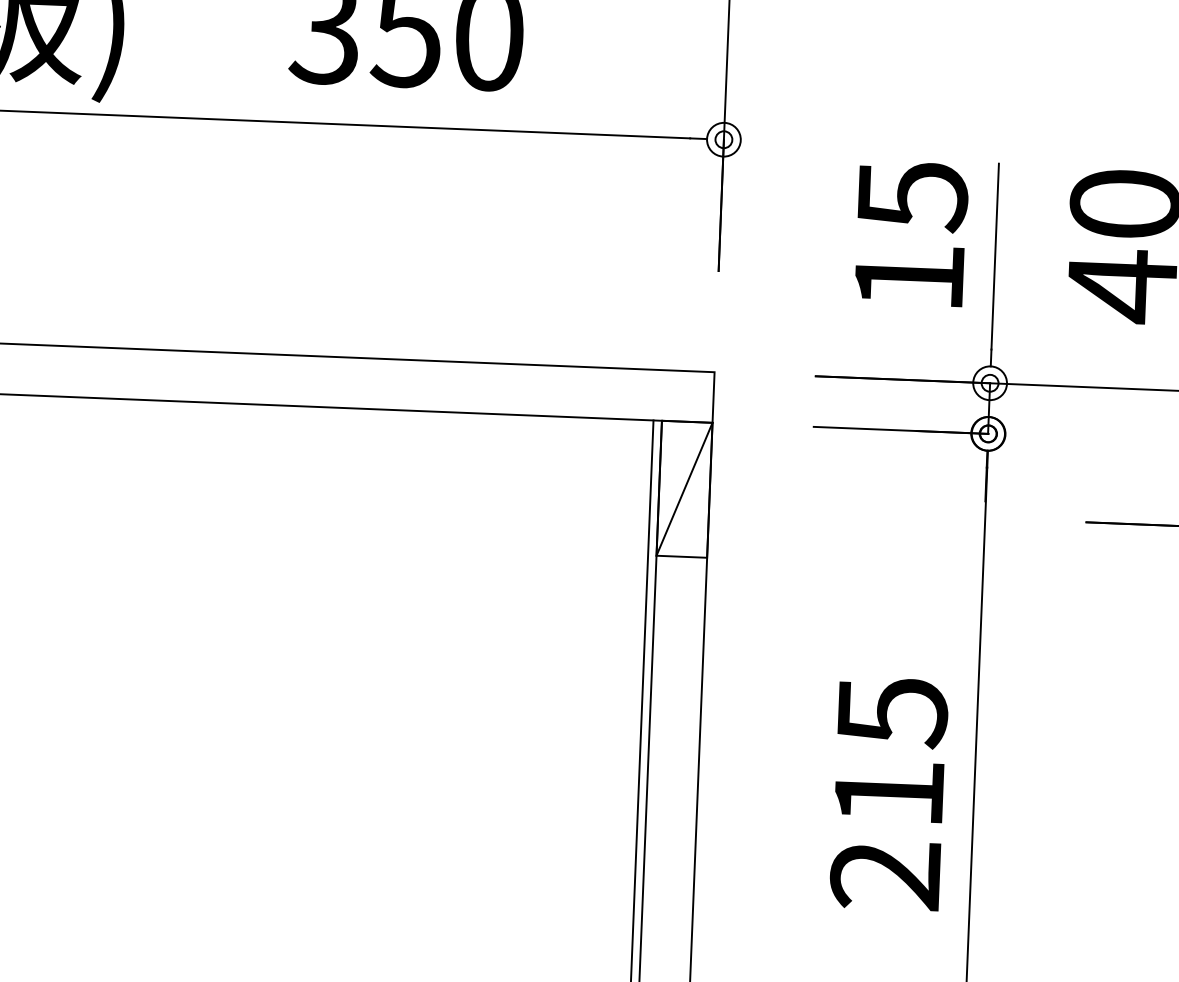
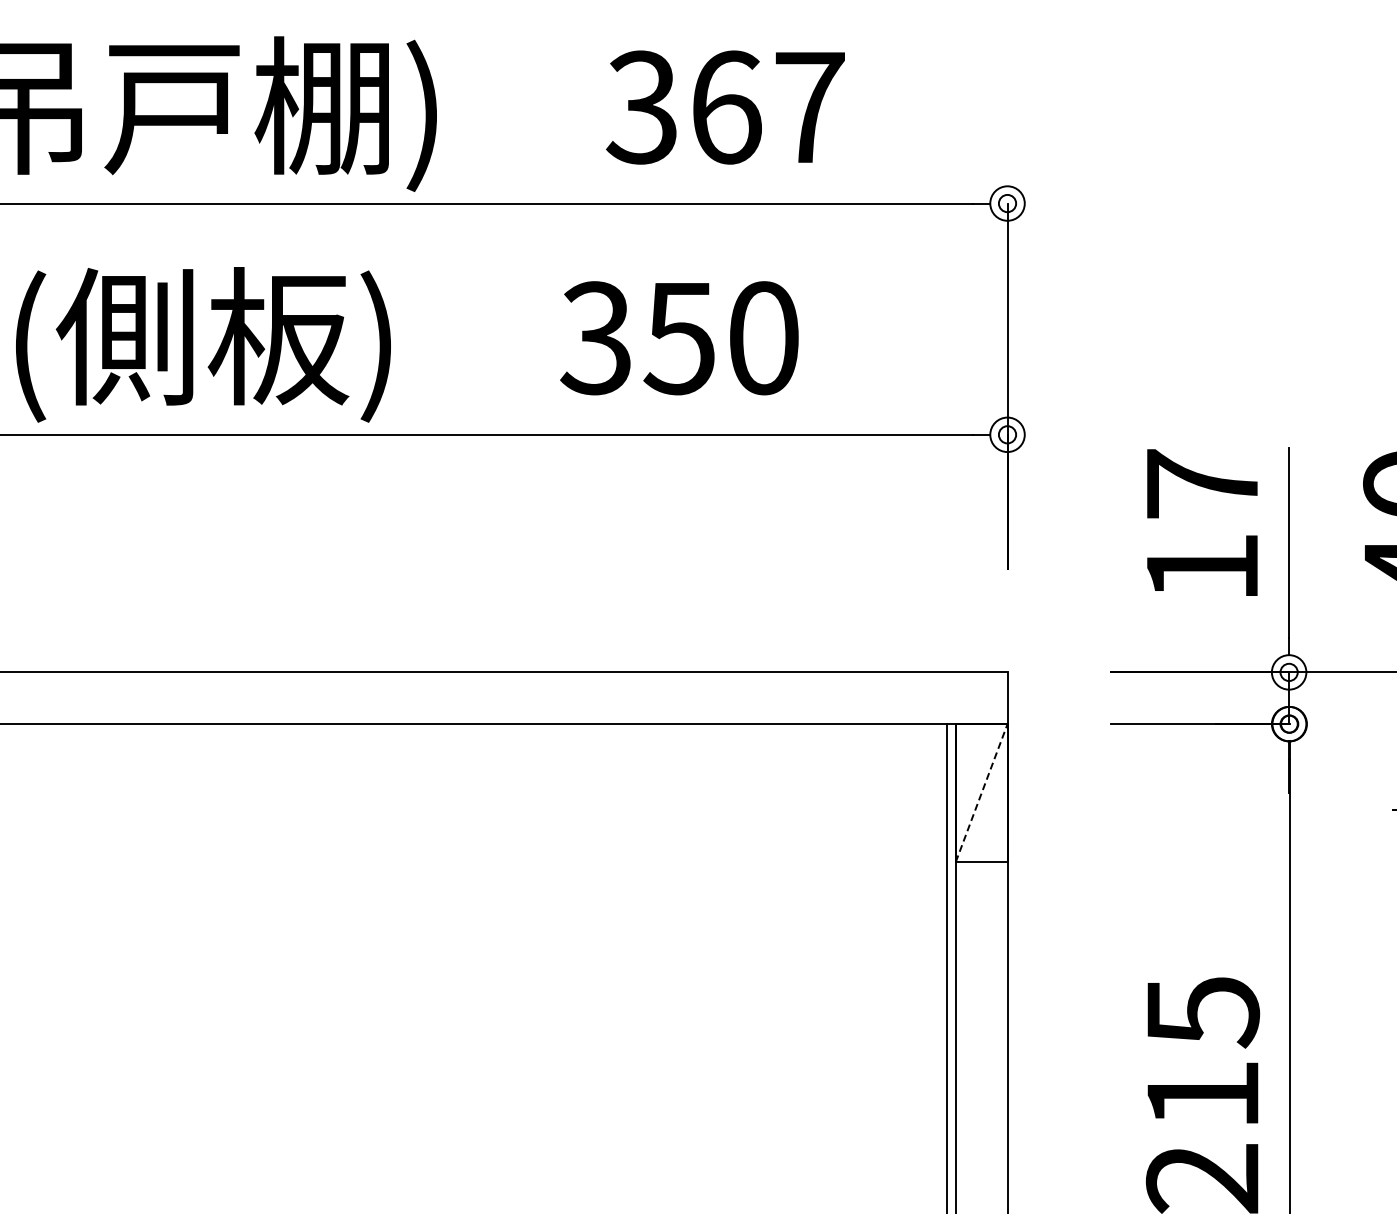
text: (913, 197) -> (1203, 485), 15 -> 17
line: (684, 489) -> (981, 793), solid -> dashed

